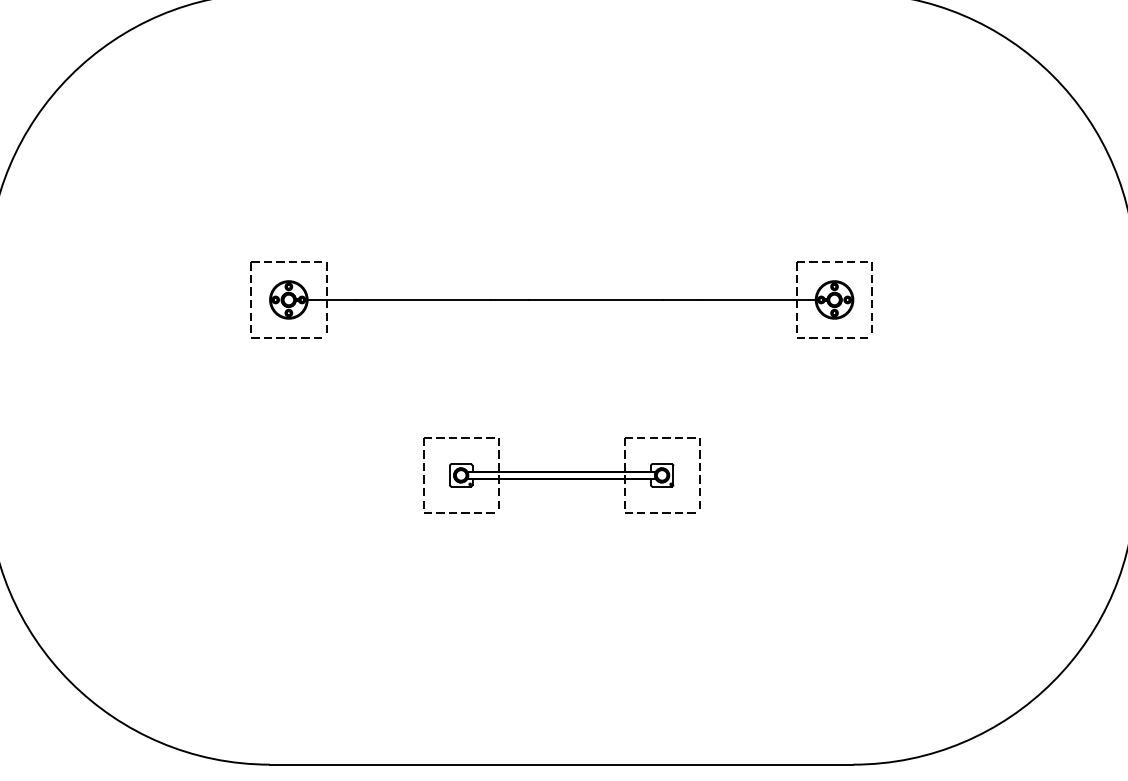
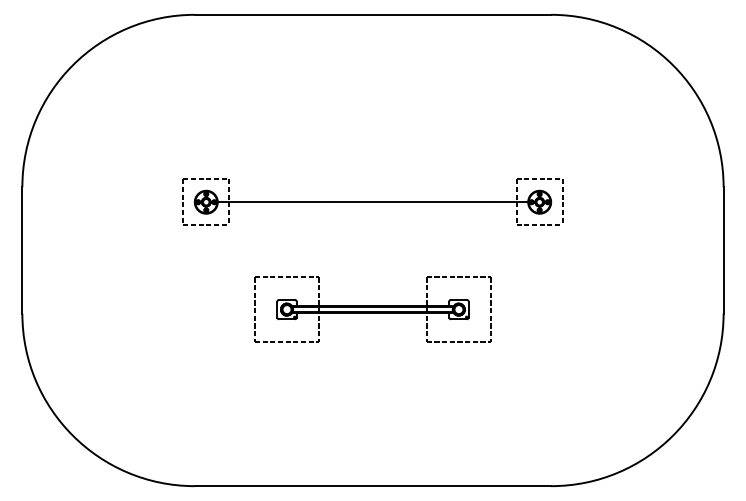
part: (560, 473) -> (372, 308), size x1.4

